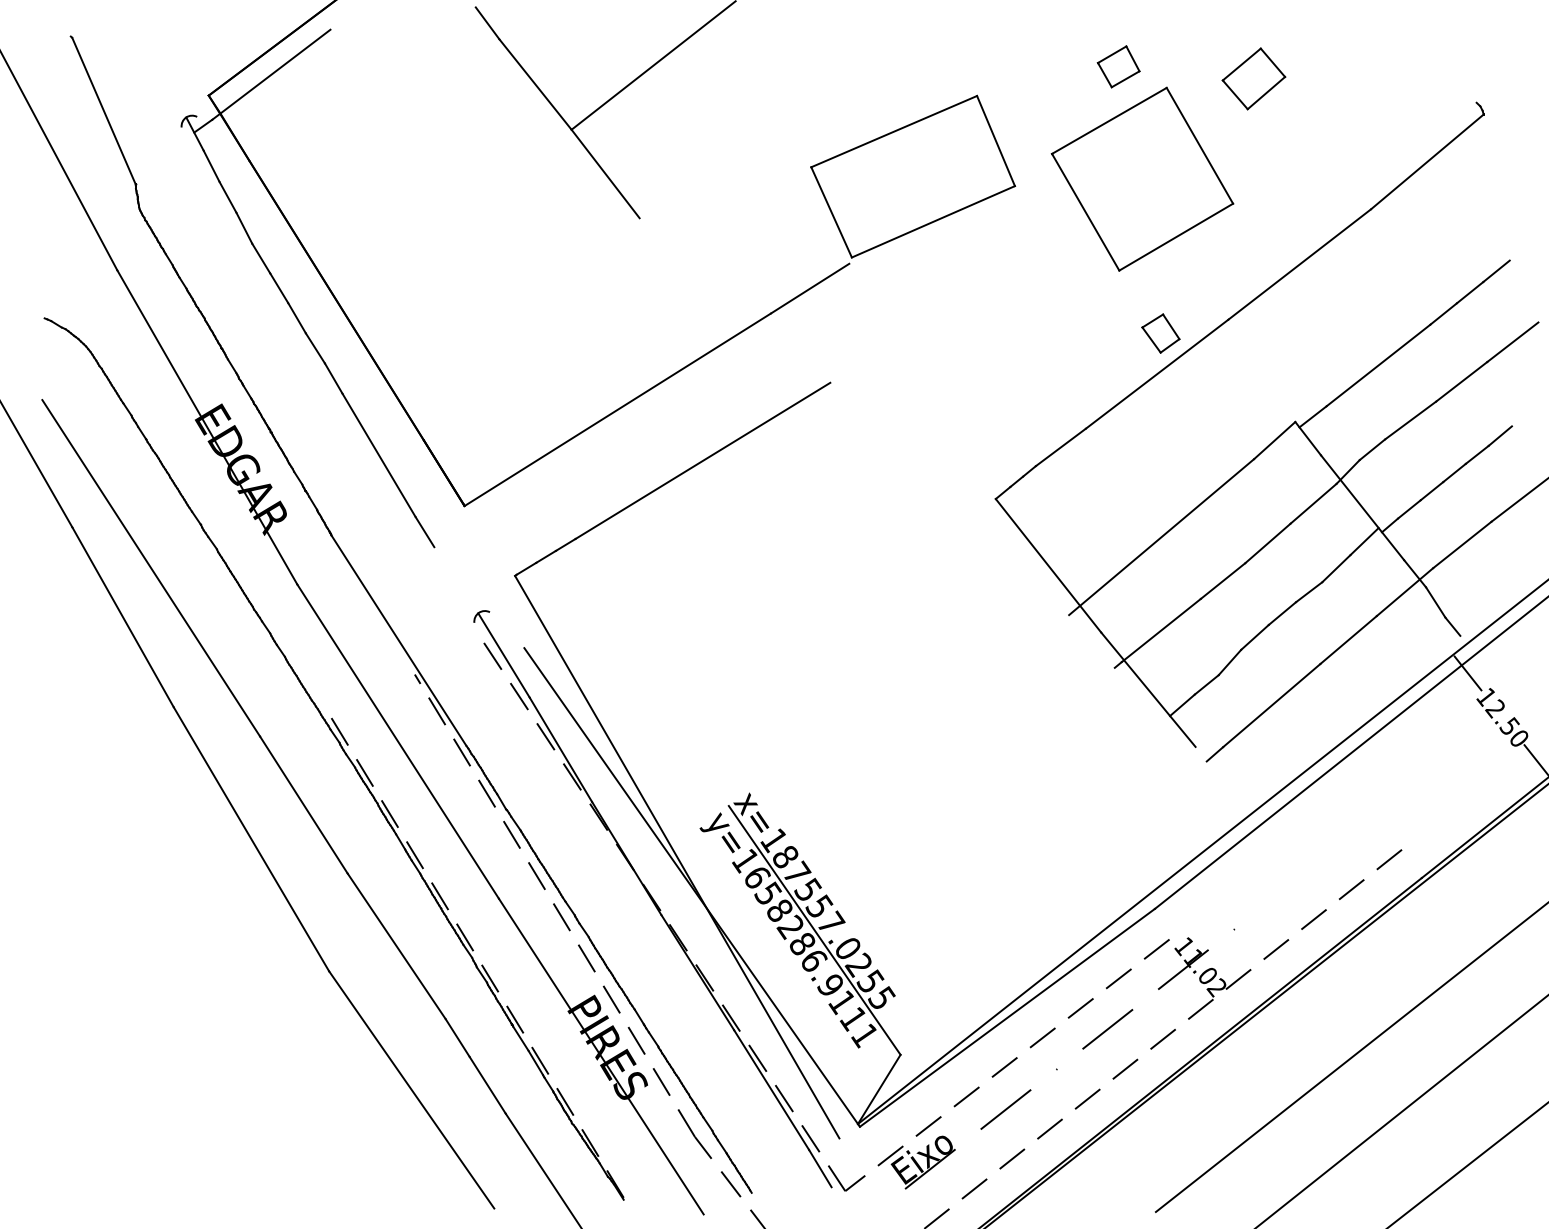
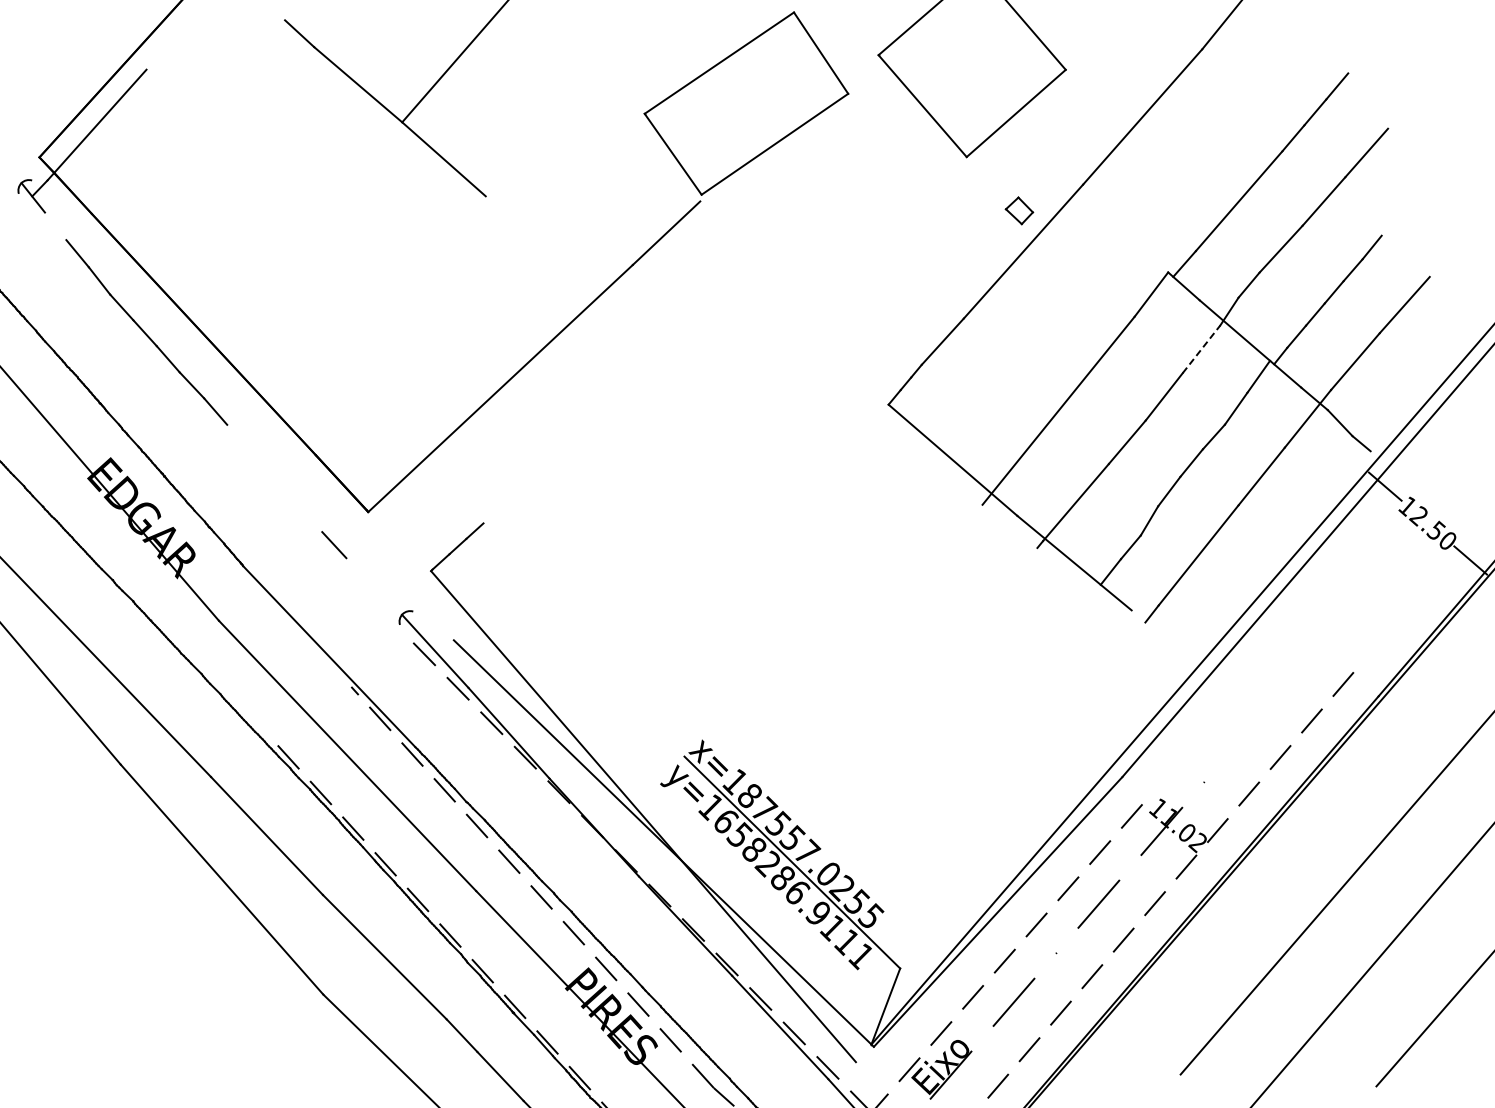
line: (211, 165) -> (55, 225), removed
part: (1160, 333) -> (1019, 211), size x0.7
line: (378, 455) -> (274, 478), removed
line: (702, 460) -> (593, 422), removed
line: (1313, 503) -> (1201, 349), solid -> dashed

